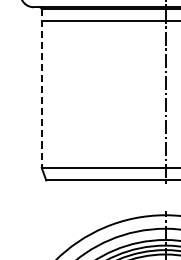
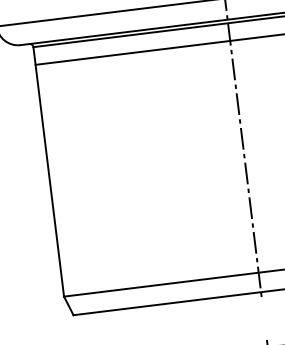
line: (41, 89) -> (48, 173), dashed -> solid

